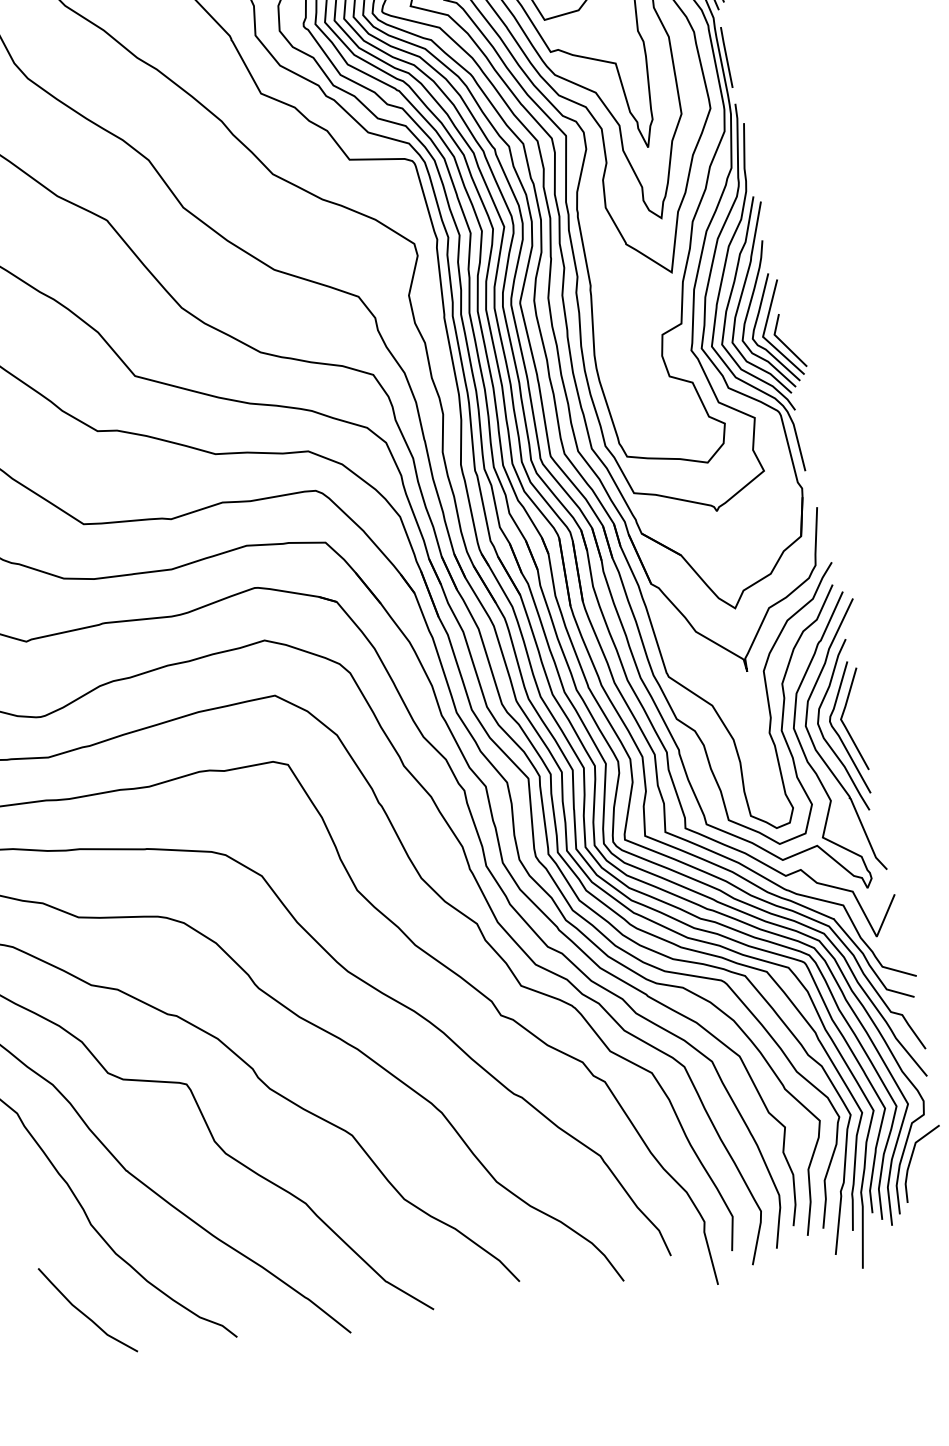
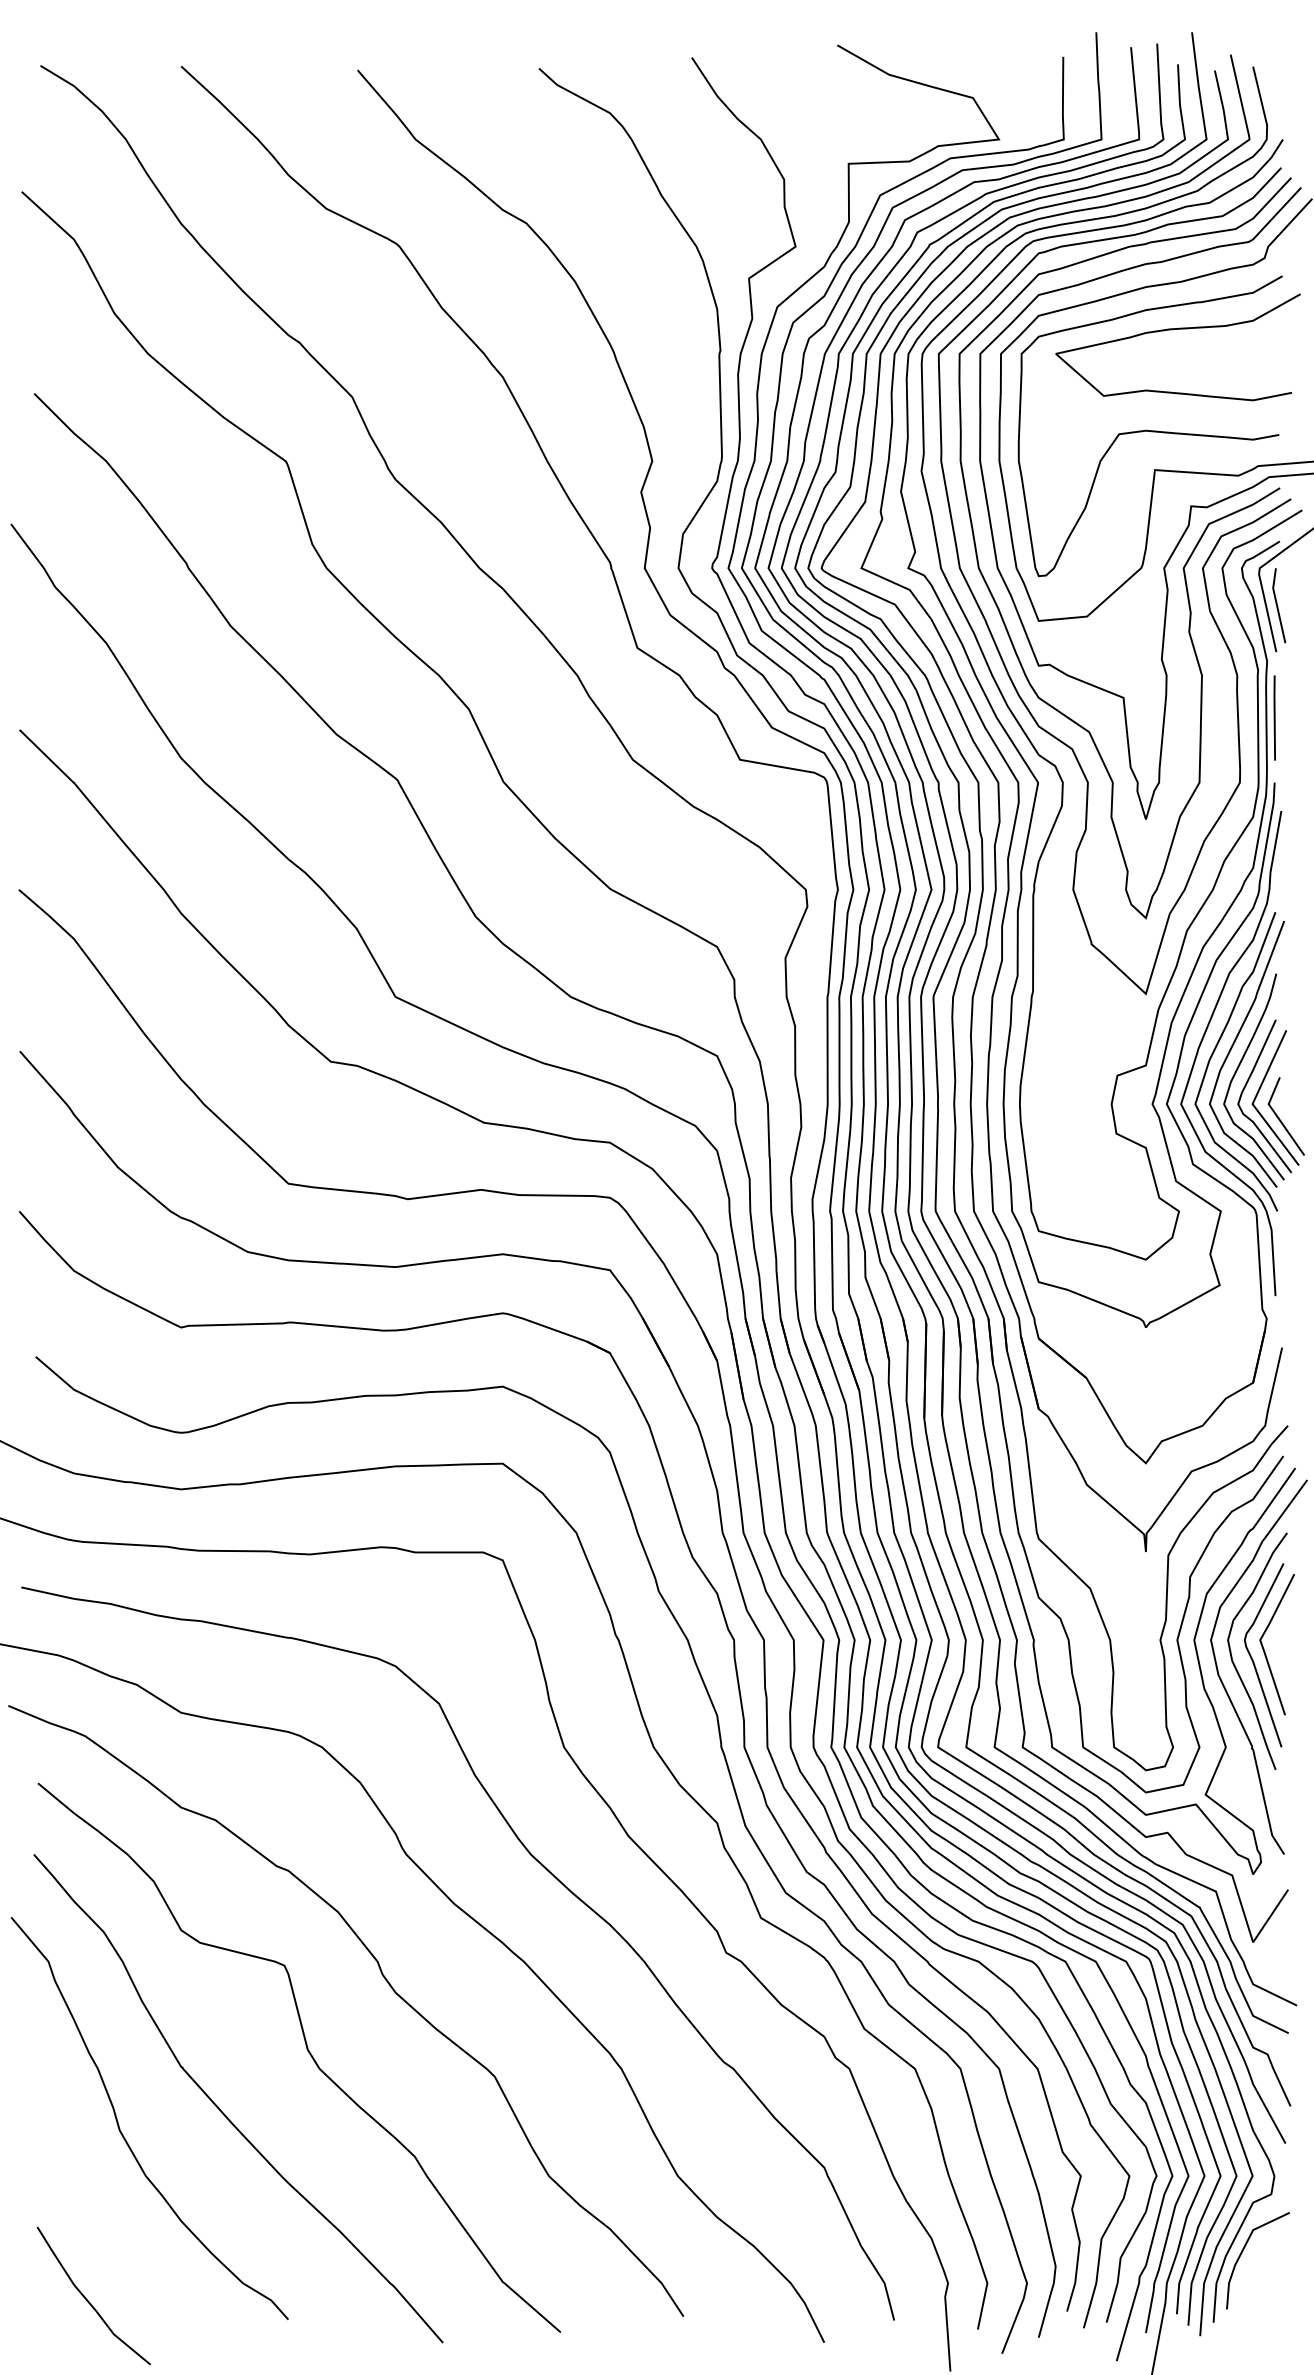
curve: (84, 1314) -> (88, 2300), moved

